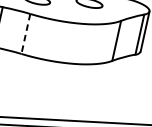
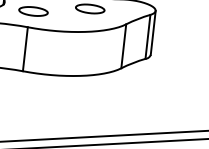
line: (25, 34) -> (25, 49), dashed -> solid

